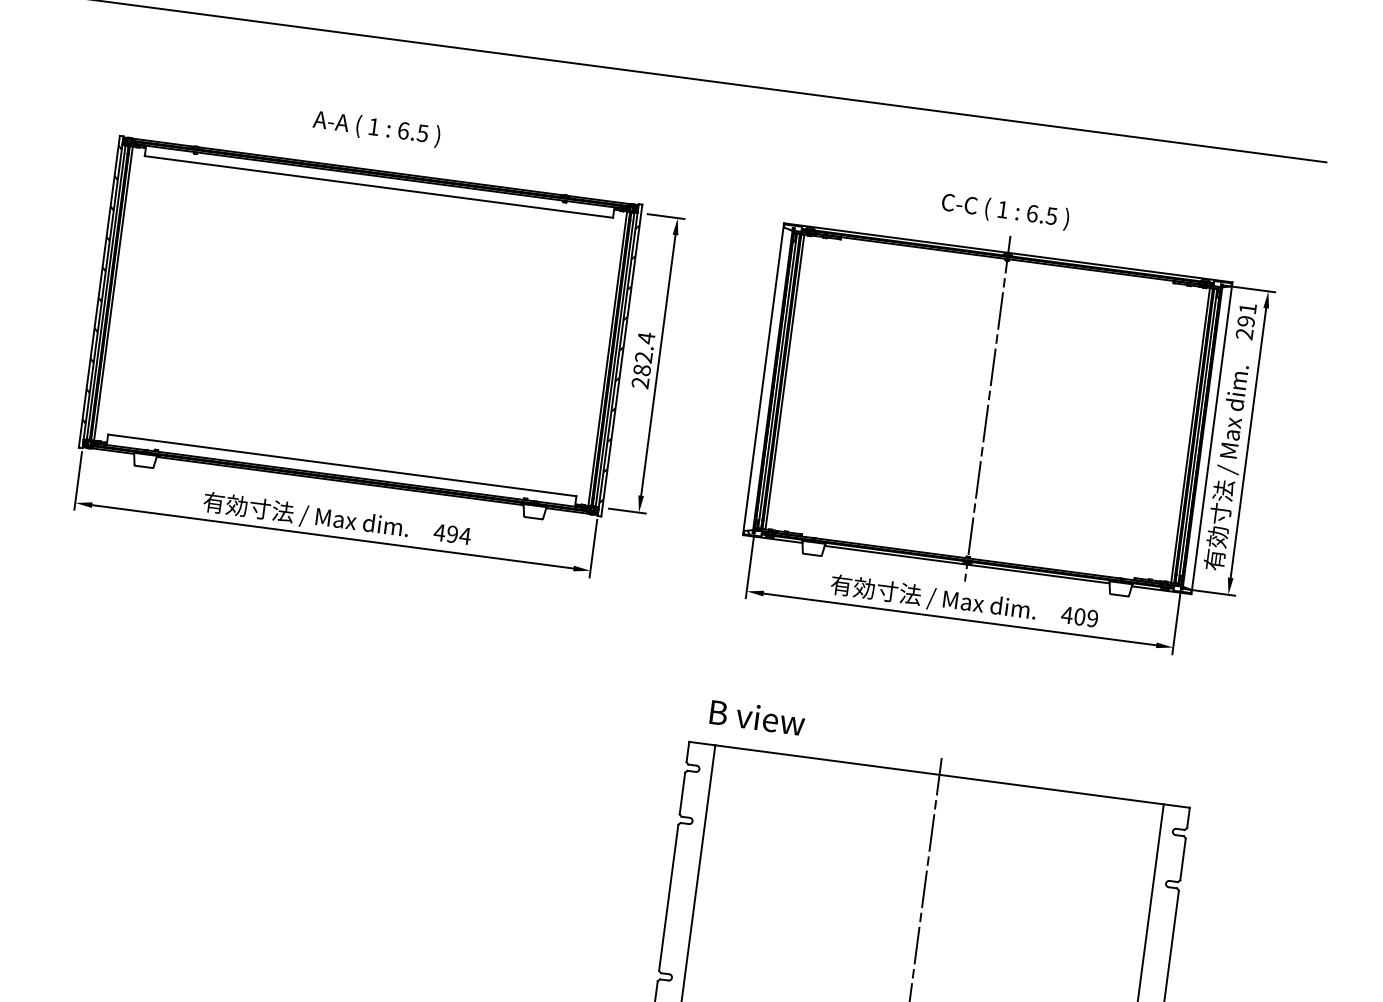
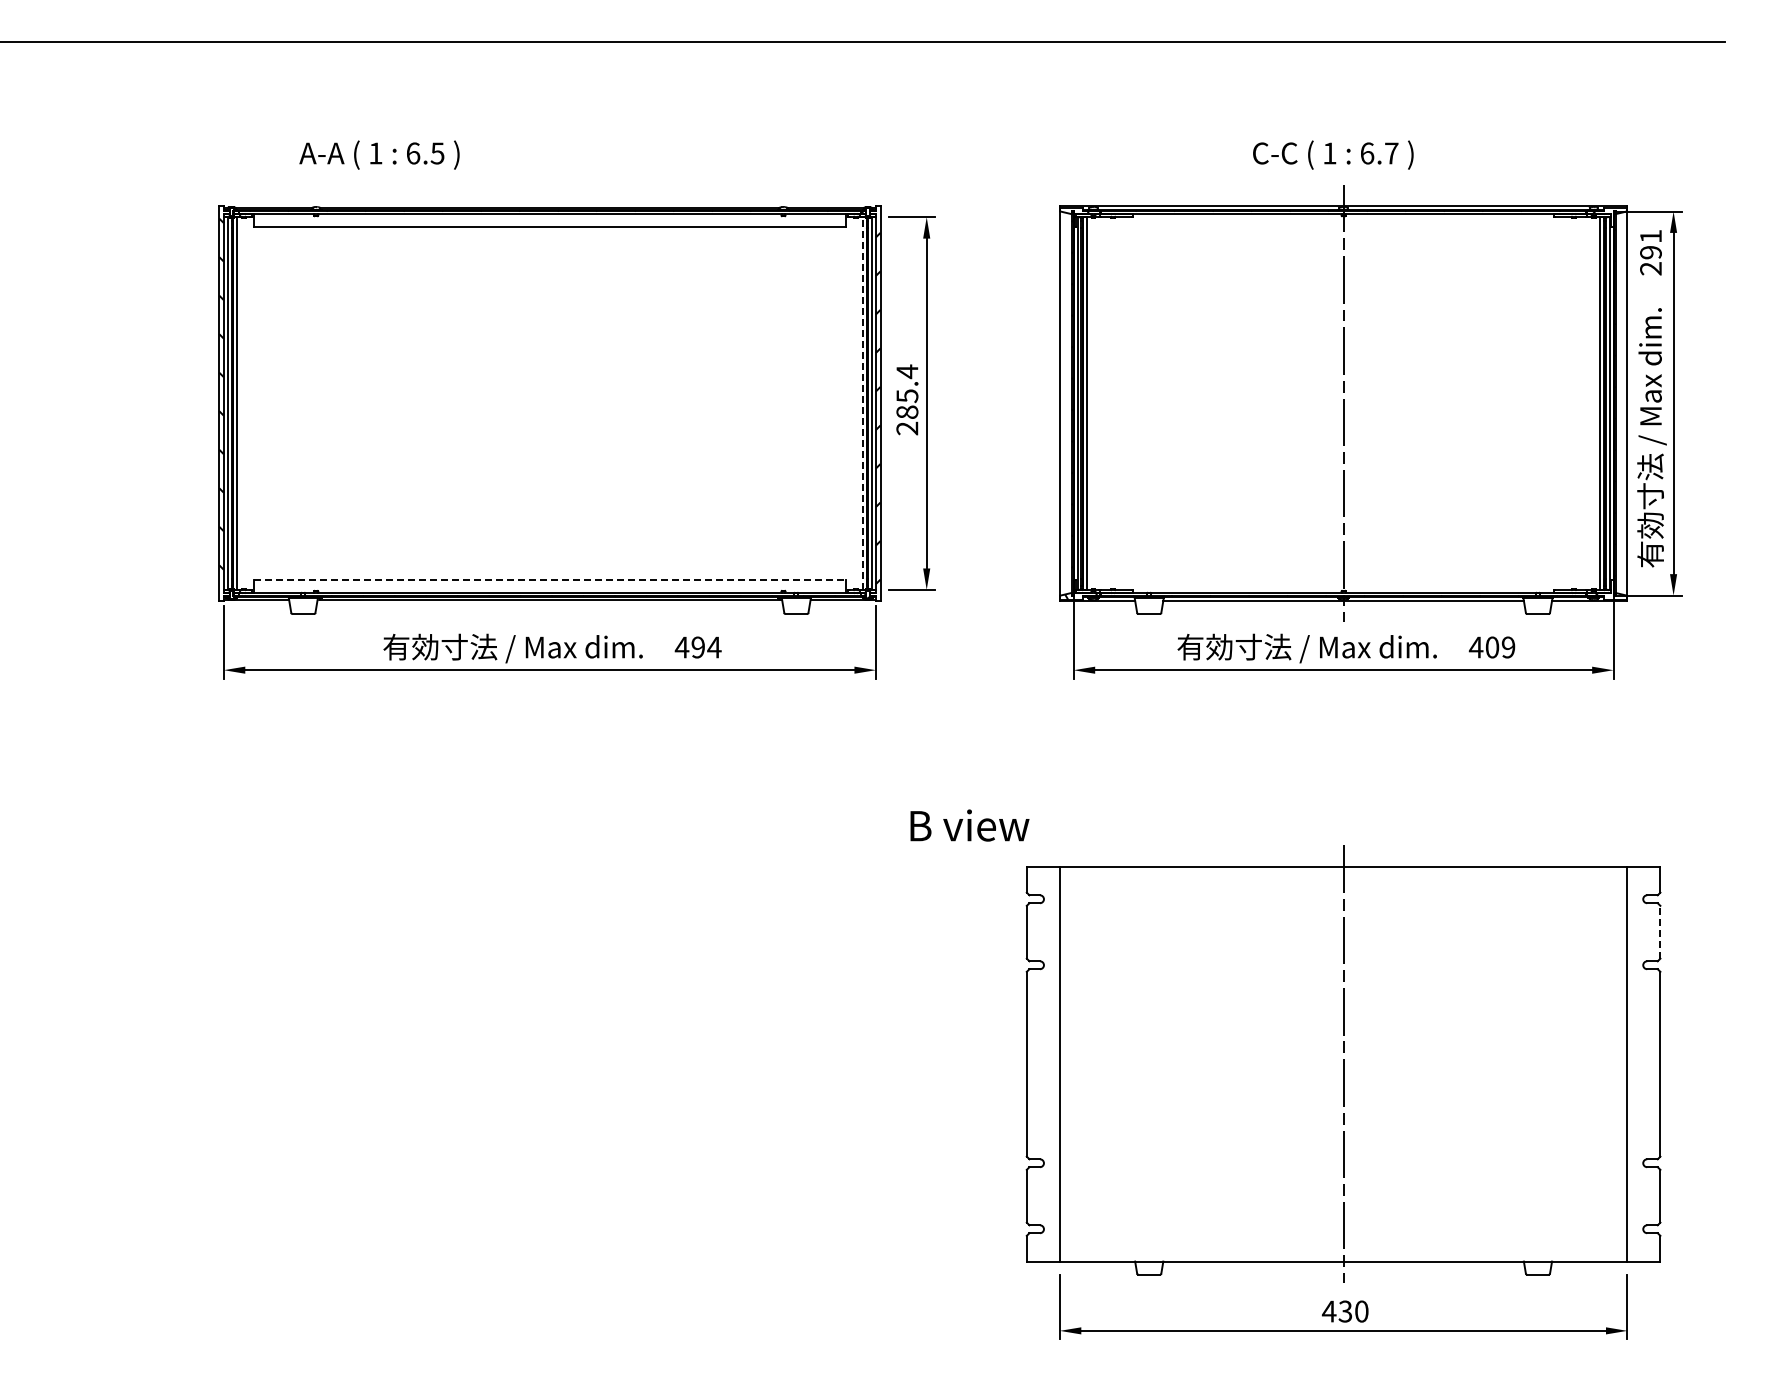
text: (376, 128) -> (379, 154), moved
text: (1051, 216) -> (1391, 153), 6.5 -> 6.7
text: (643, 357) -> (907, 396), 282.4 -> 285.4
line: (607, 358) -> (862, 403), solid -> dashed
line: (342, 465) -> (550, 579), solid -> dashed
text: (757, 717) -> (969, 825), moved
line: (1183, 858) -> (1660, 931), solid -> dashed

